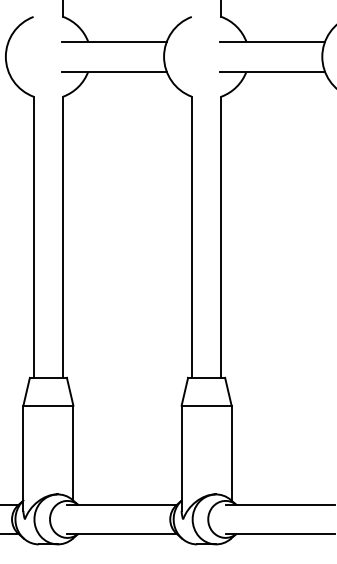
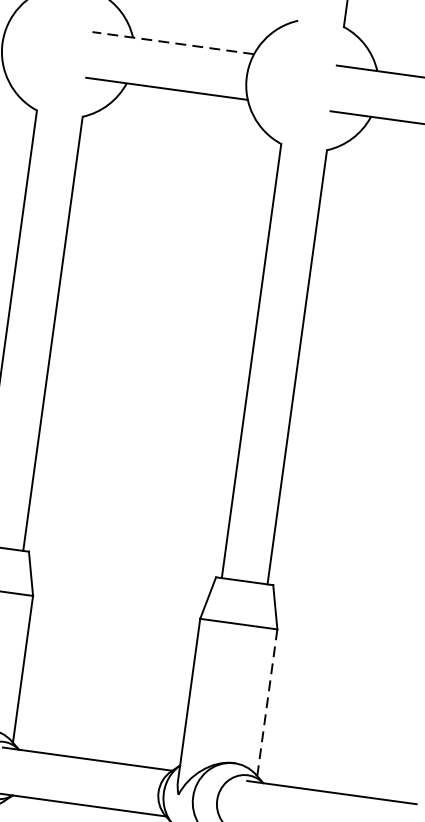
line: (113, 42) -> (171, 43), solid -> dashed
line: (231, 453) -> (267, 703), solid -> dashed

